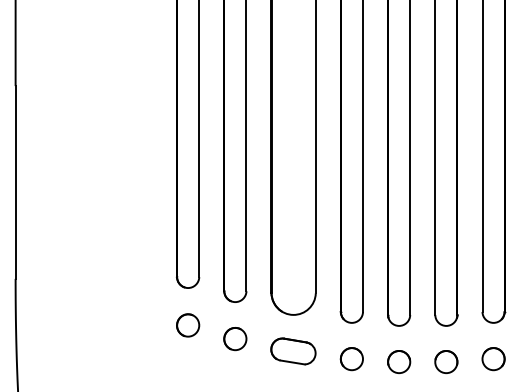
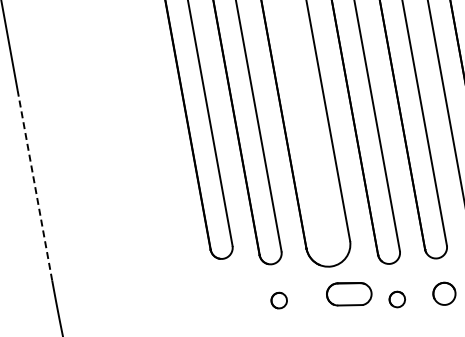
line: (15, 182) -> (34, 185), solid -> dashed
part: (188, 325) -> (230, 295), removed
part: (235, 339) -> (279, 300), size x0.7
part: (293, 351) -> (349, 294), moved
part: (351, 359) -> (397, 299), size x0.7

